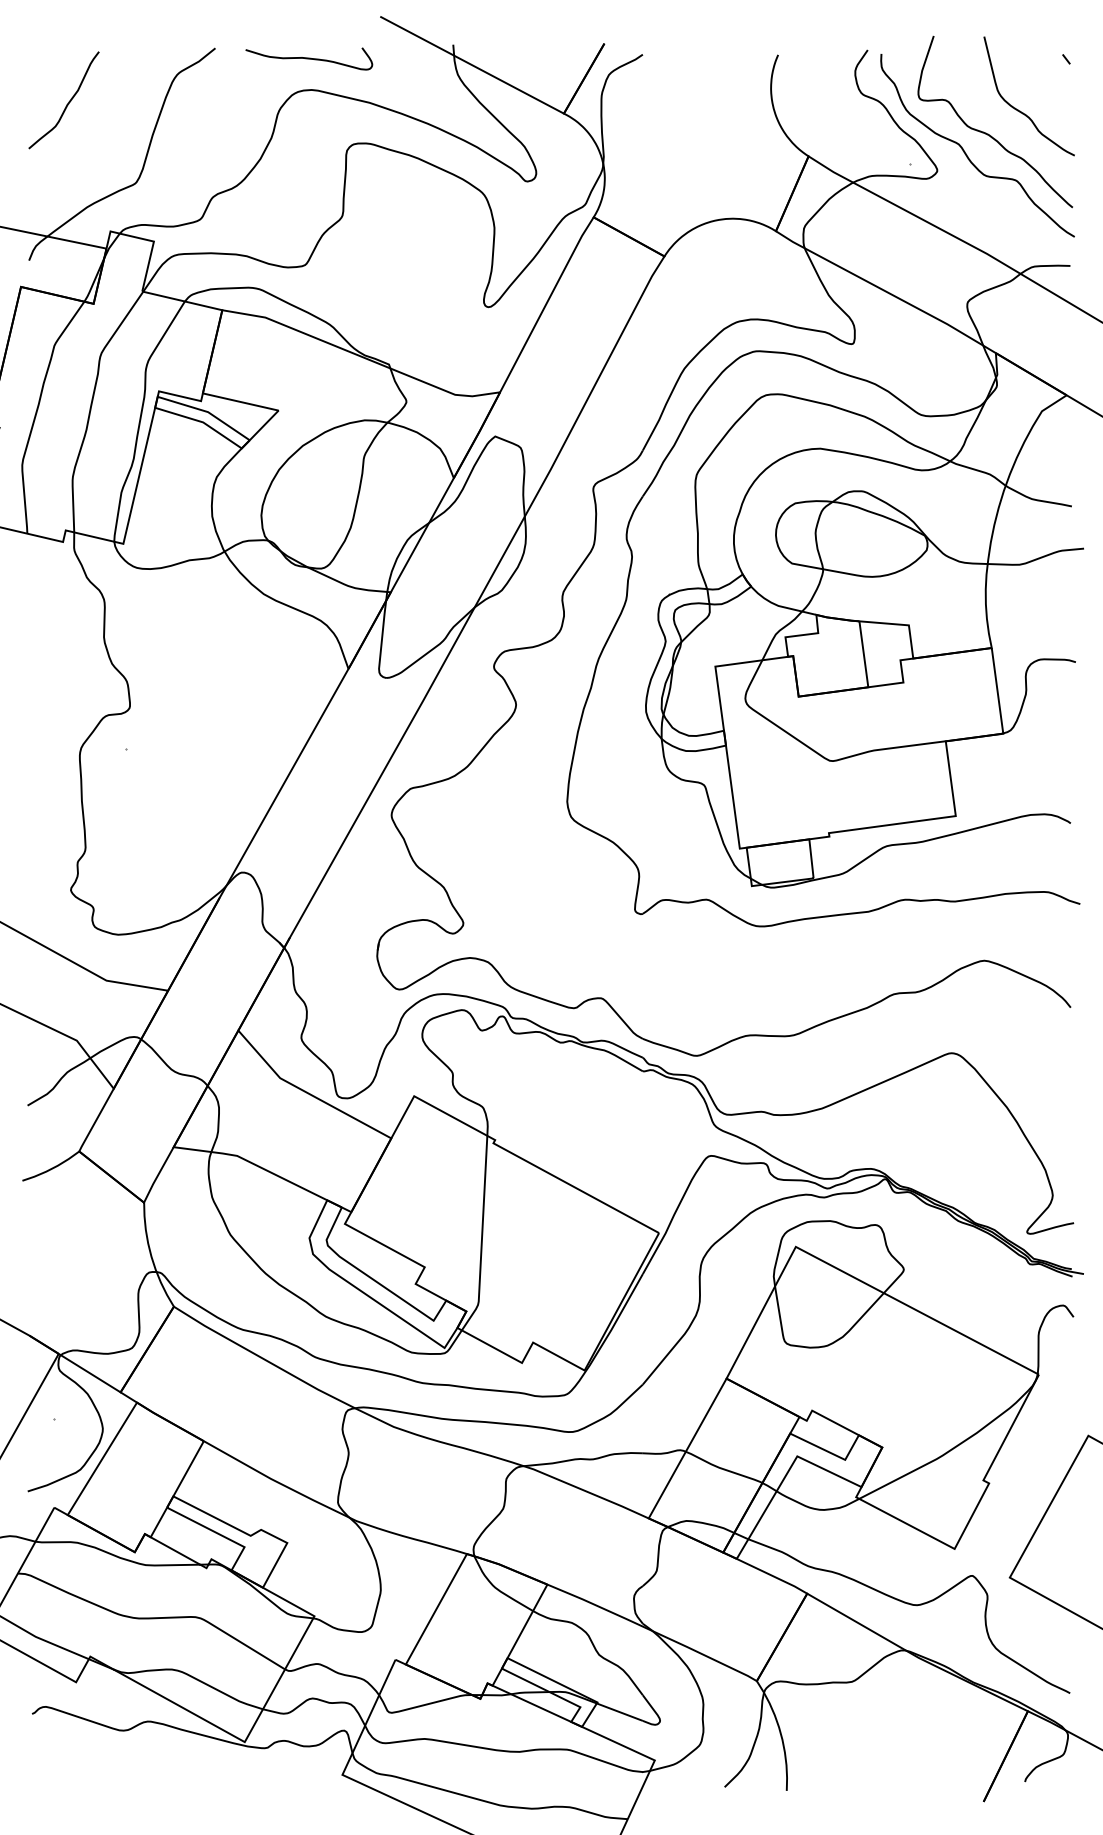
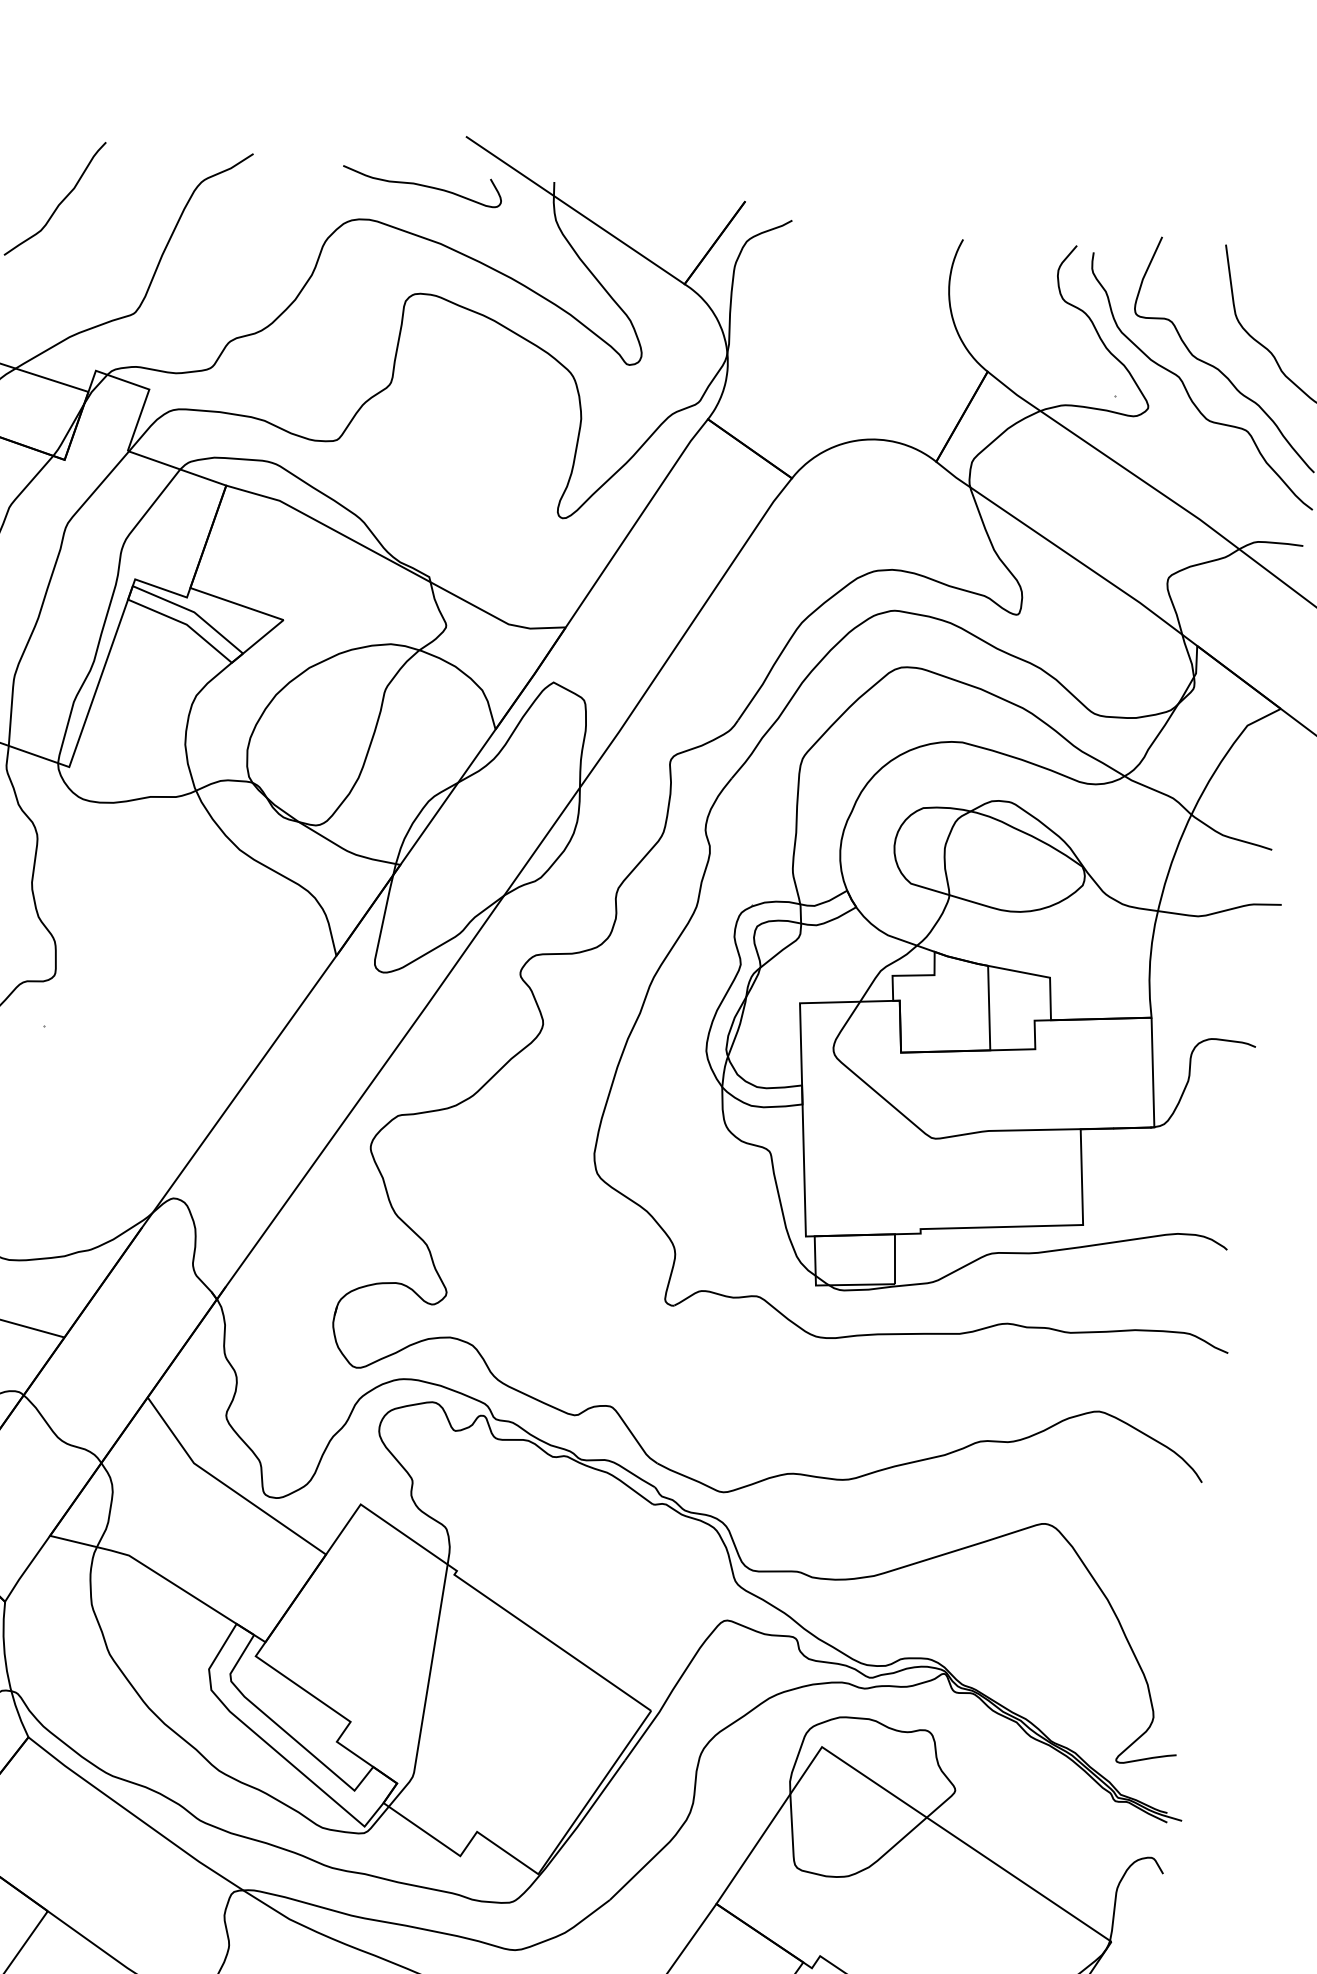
curve: (309, 58) -> (422, 185), moved

